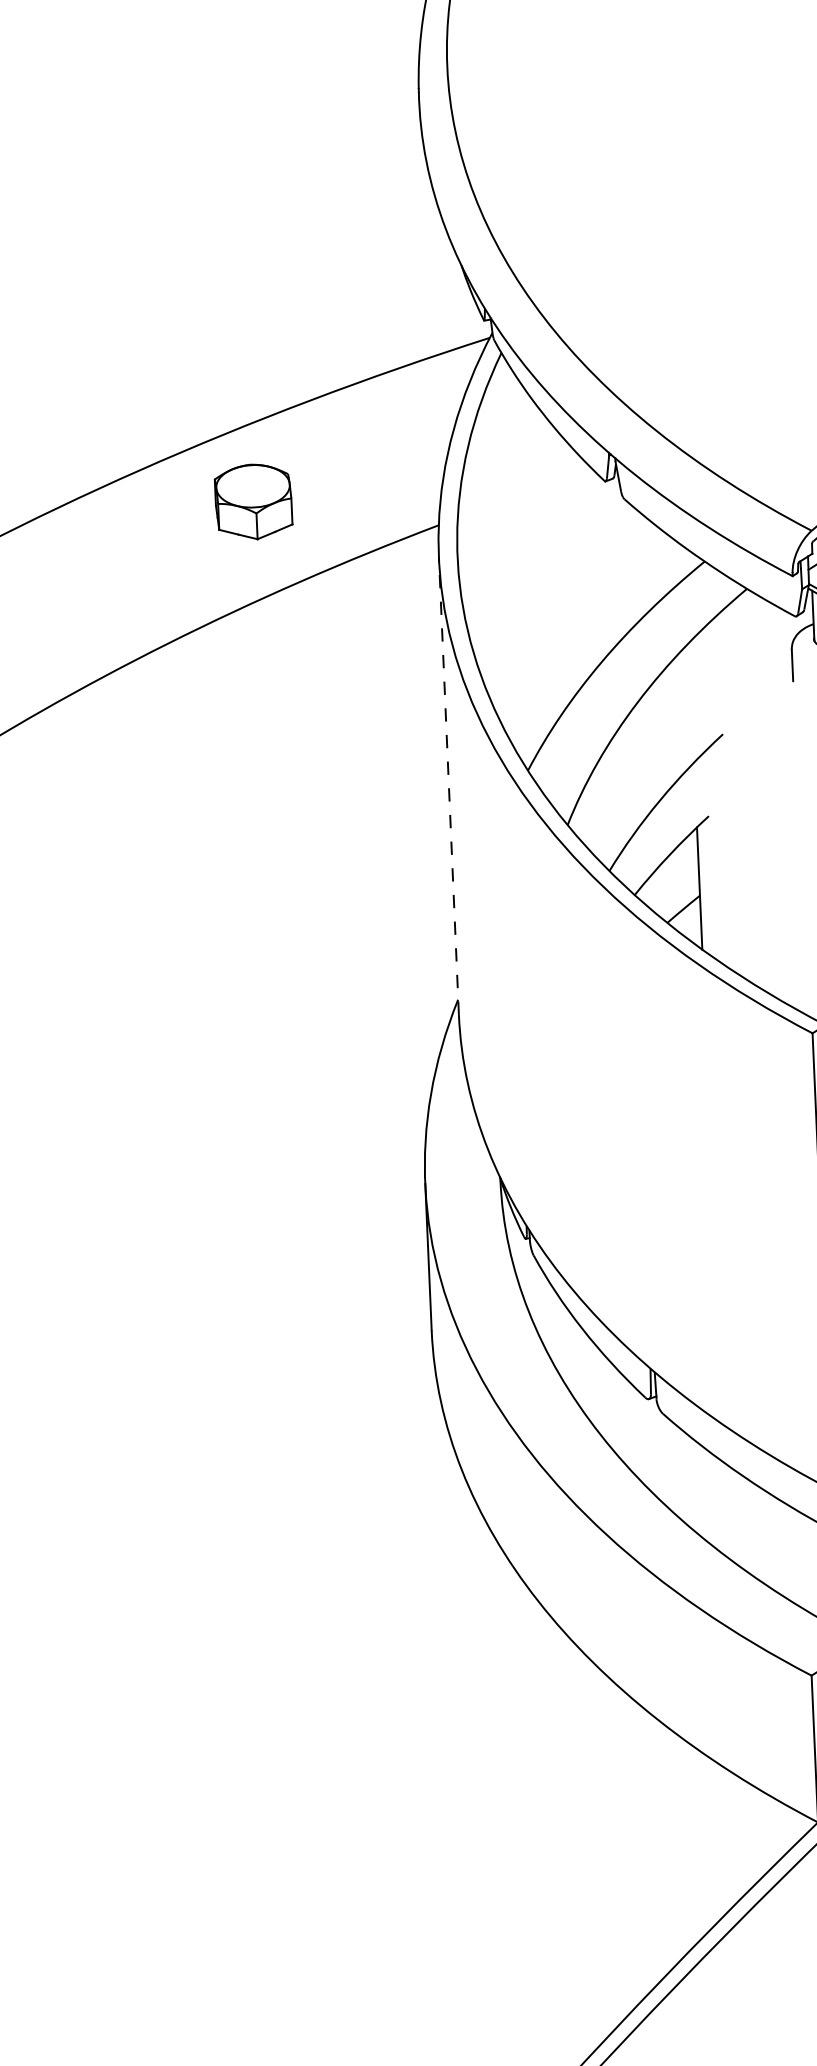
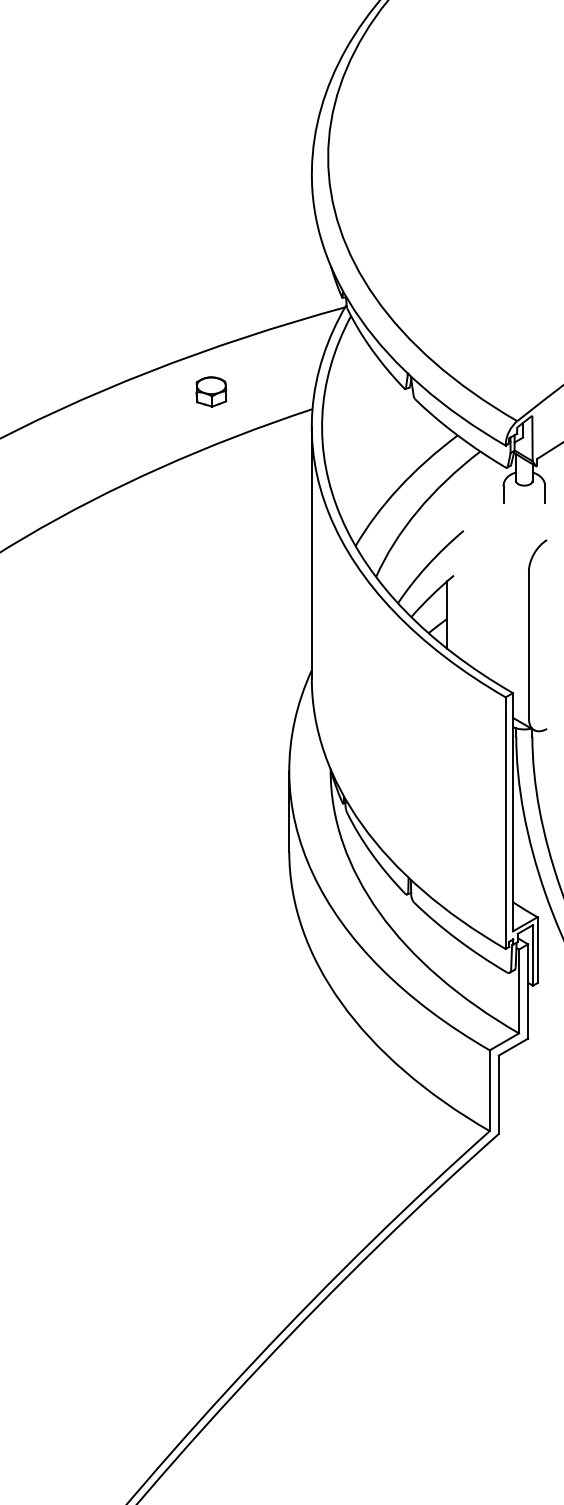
part: (253, 501) -> (211, 391), size x0.71
line: (448, 785) -> (311, 552), dashed -> solid

